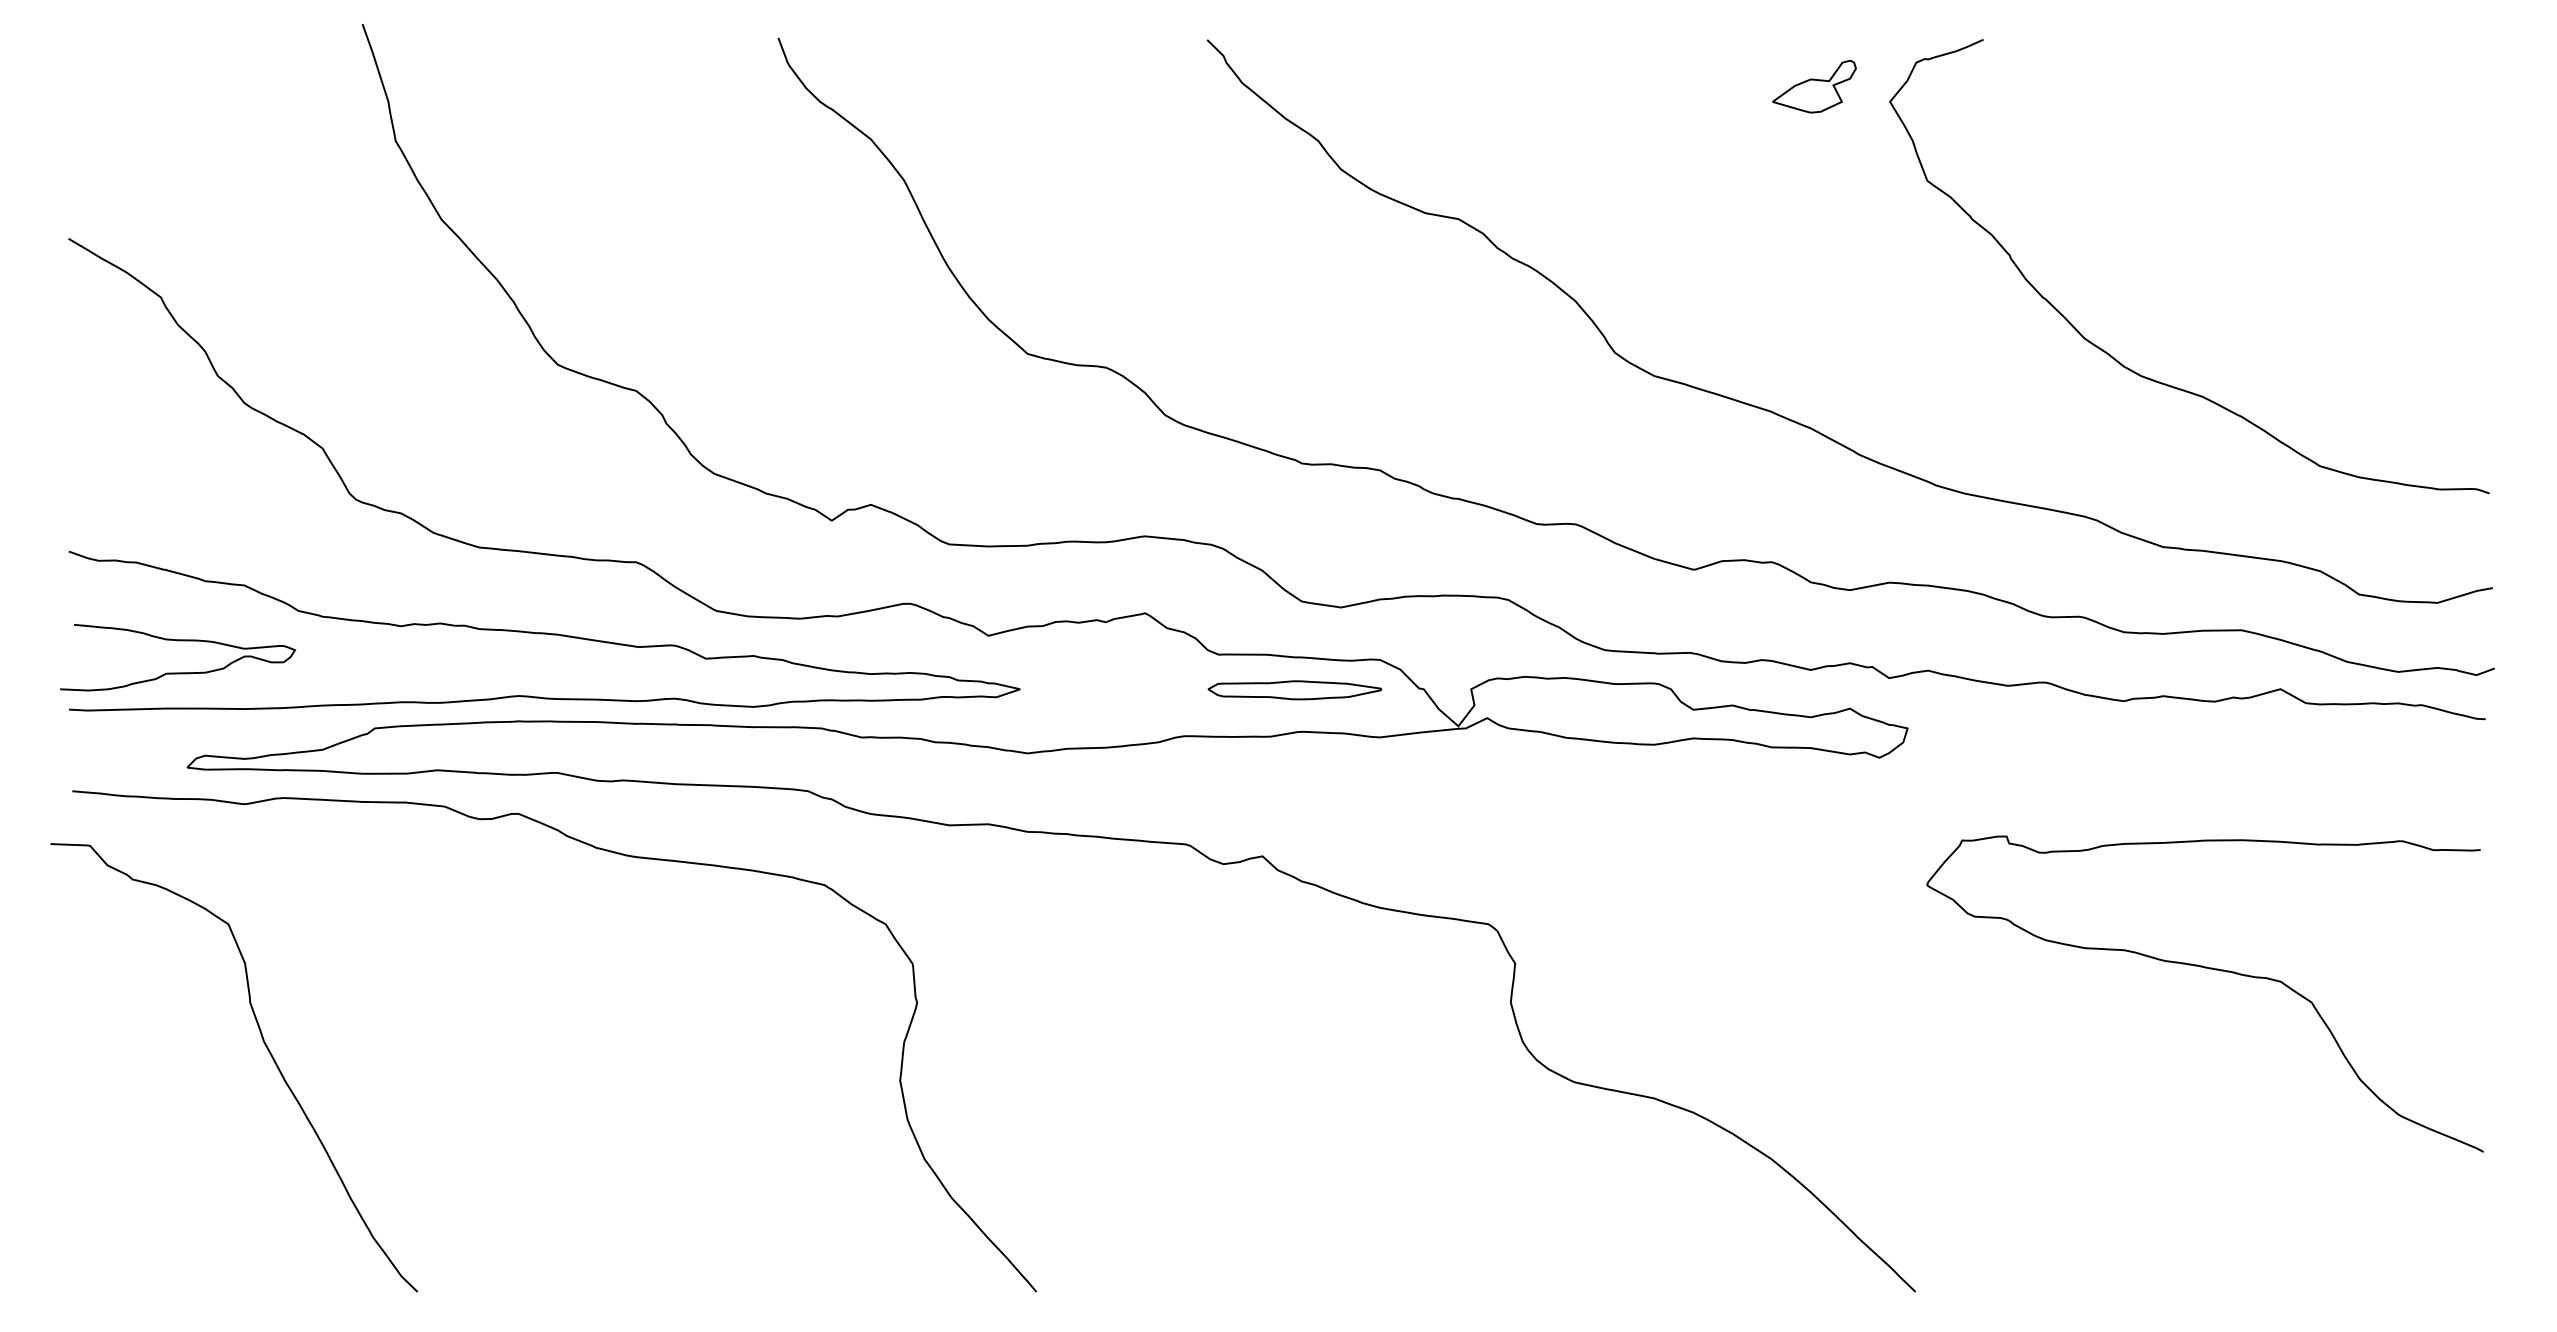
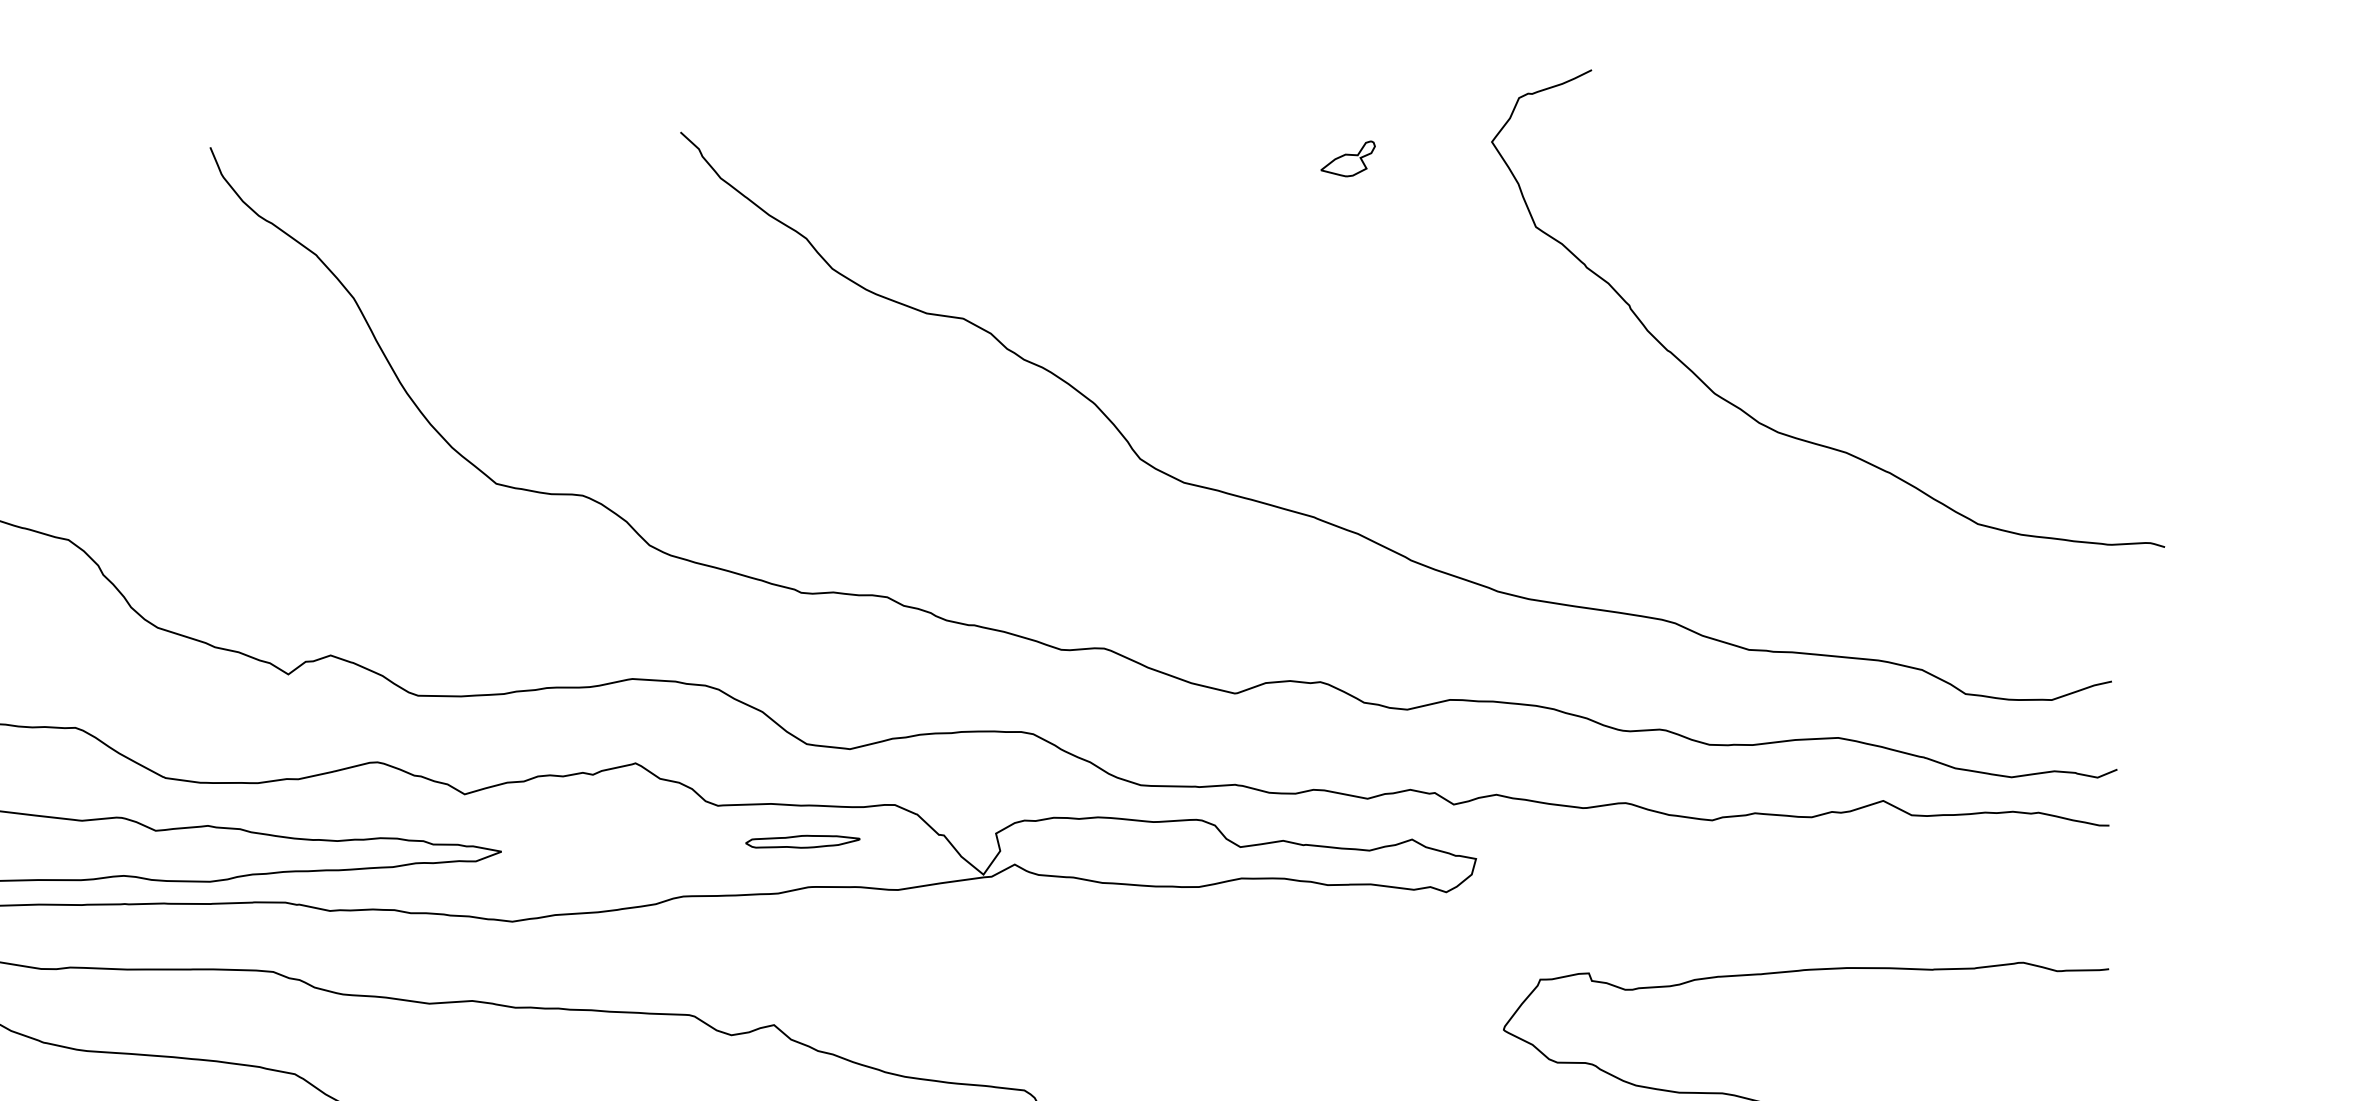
part: (1814, 86) -> (1348, 158), size x0.6
curve: (2114, 357) -> (1748, 413), moved
part: (1294, 690) -> (802, 842), size x0.6

